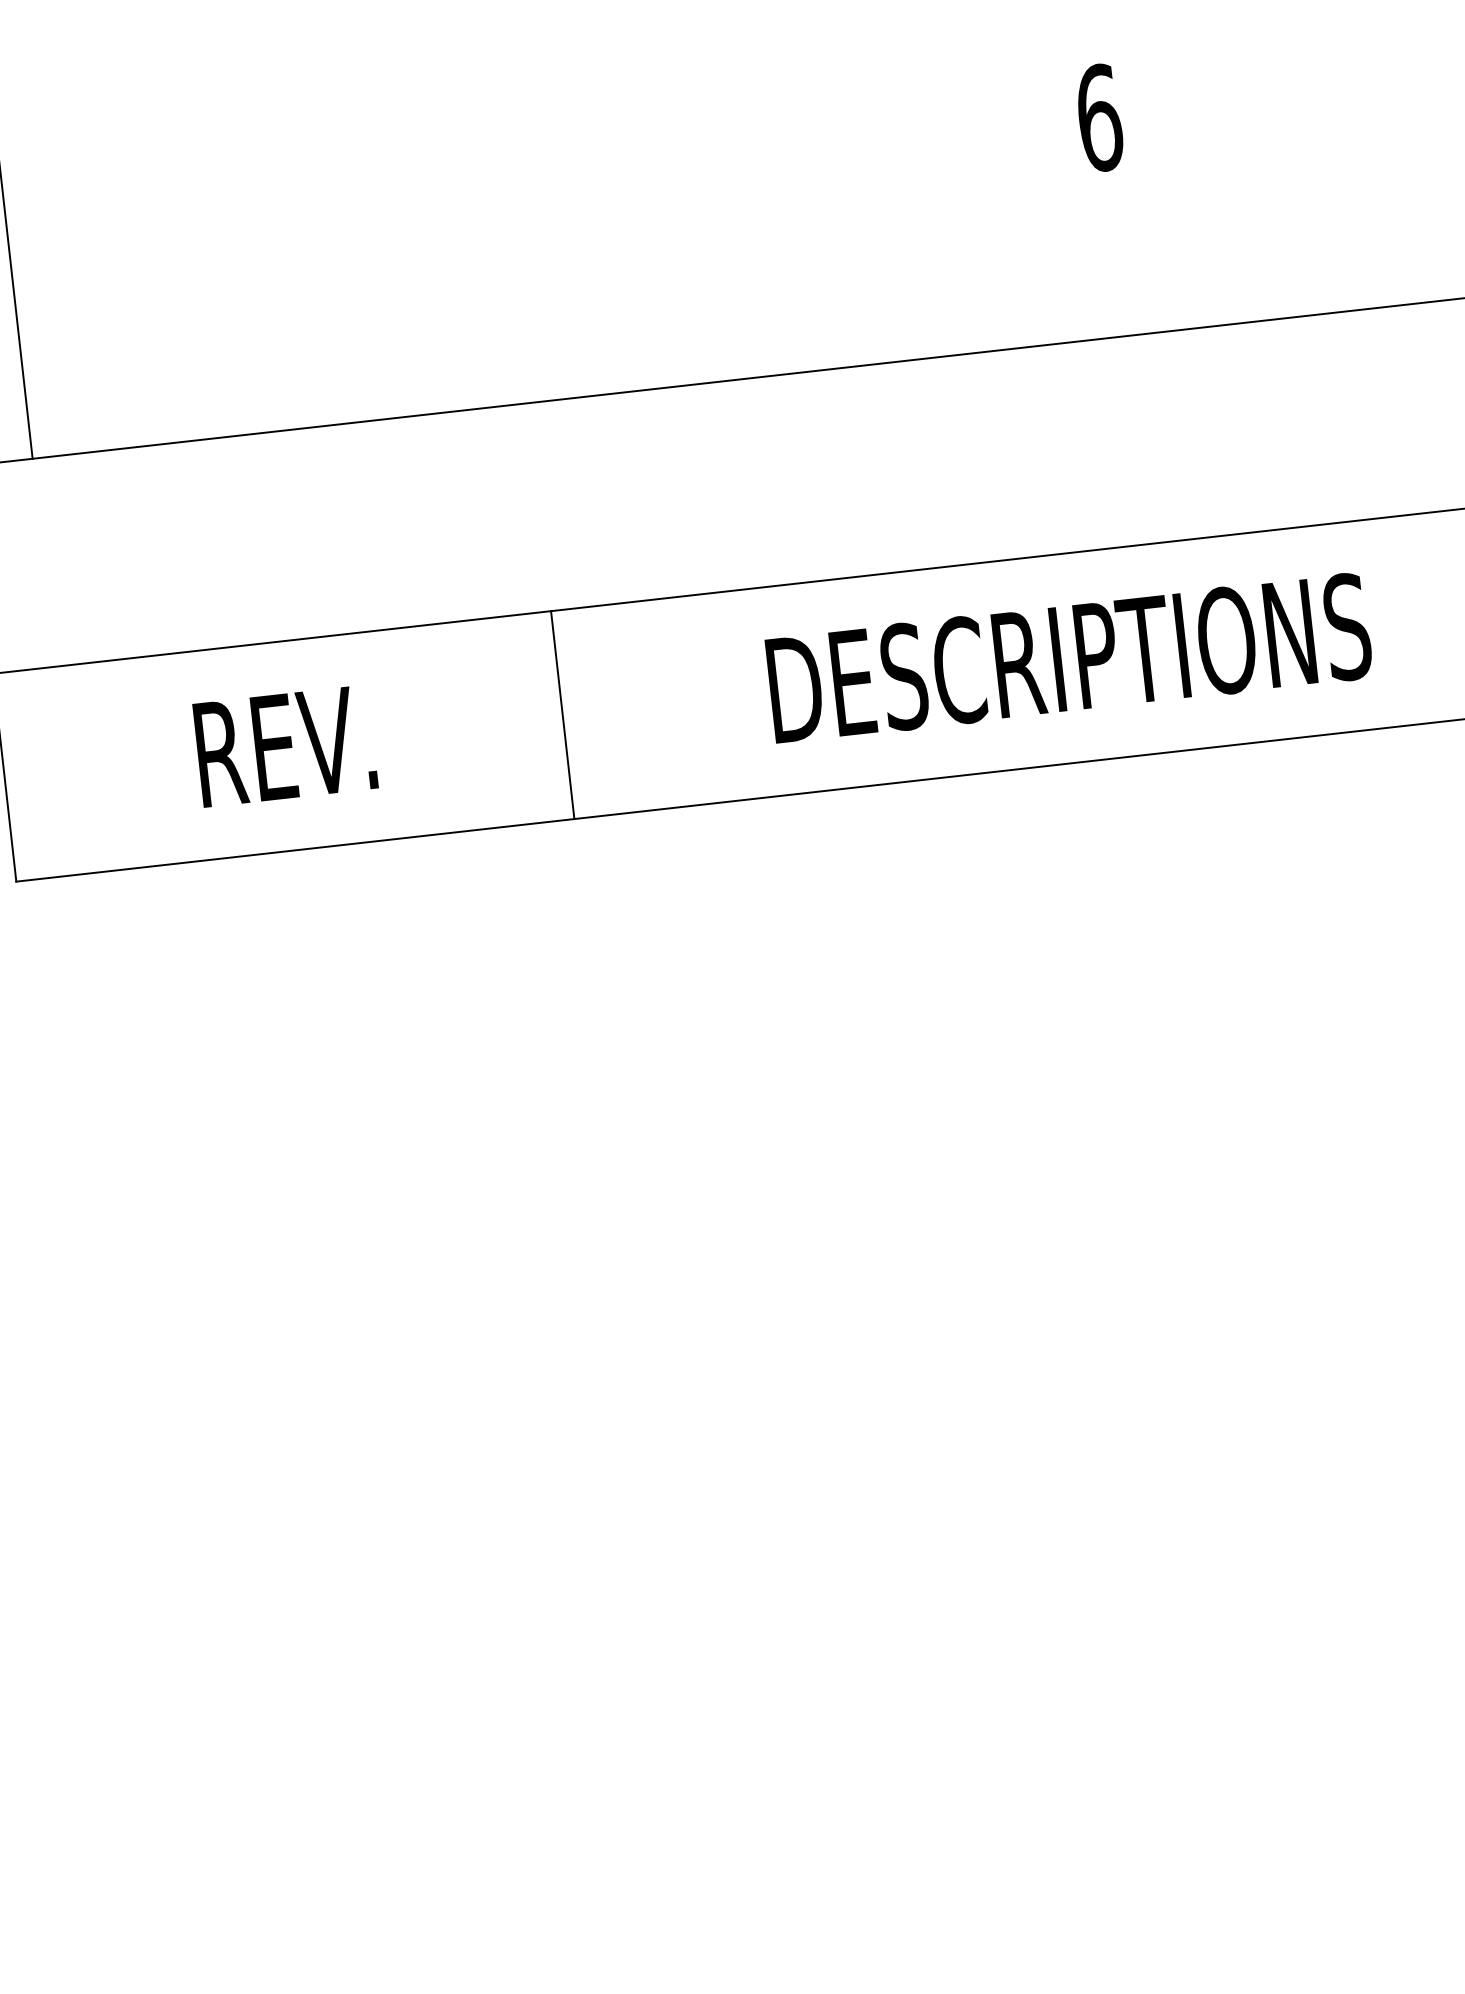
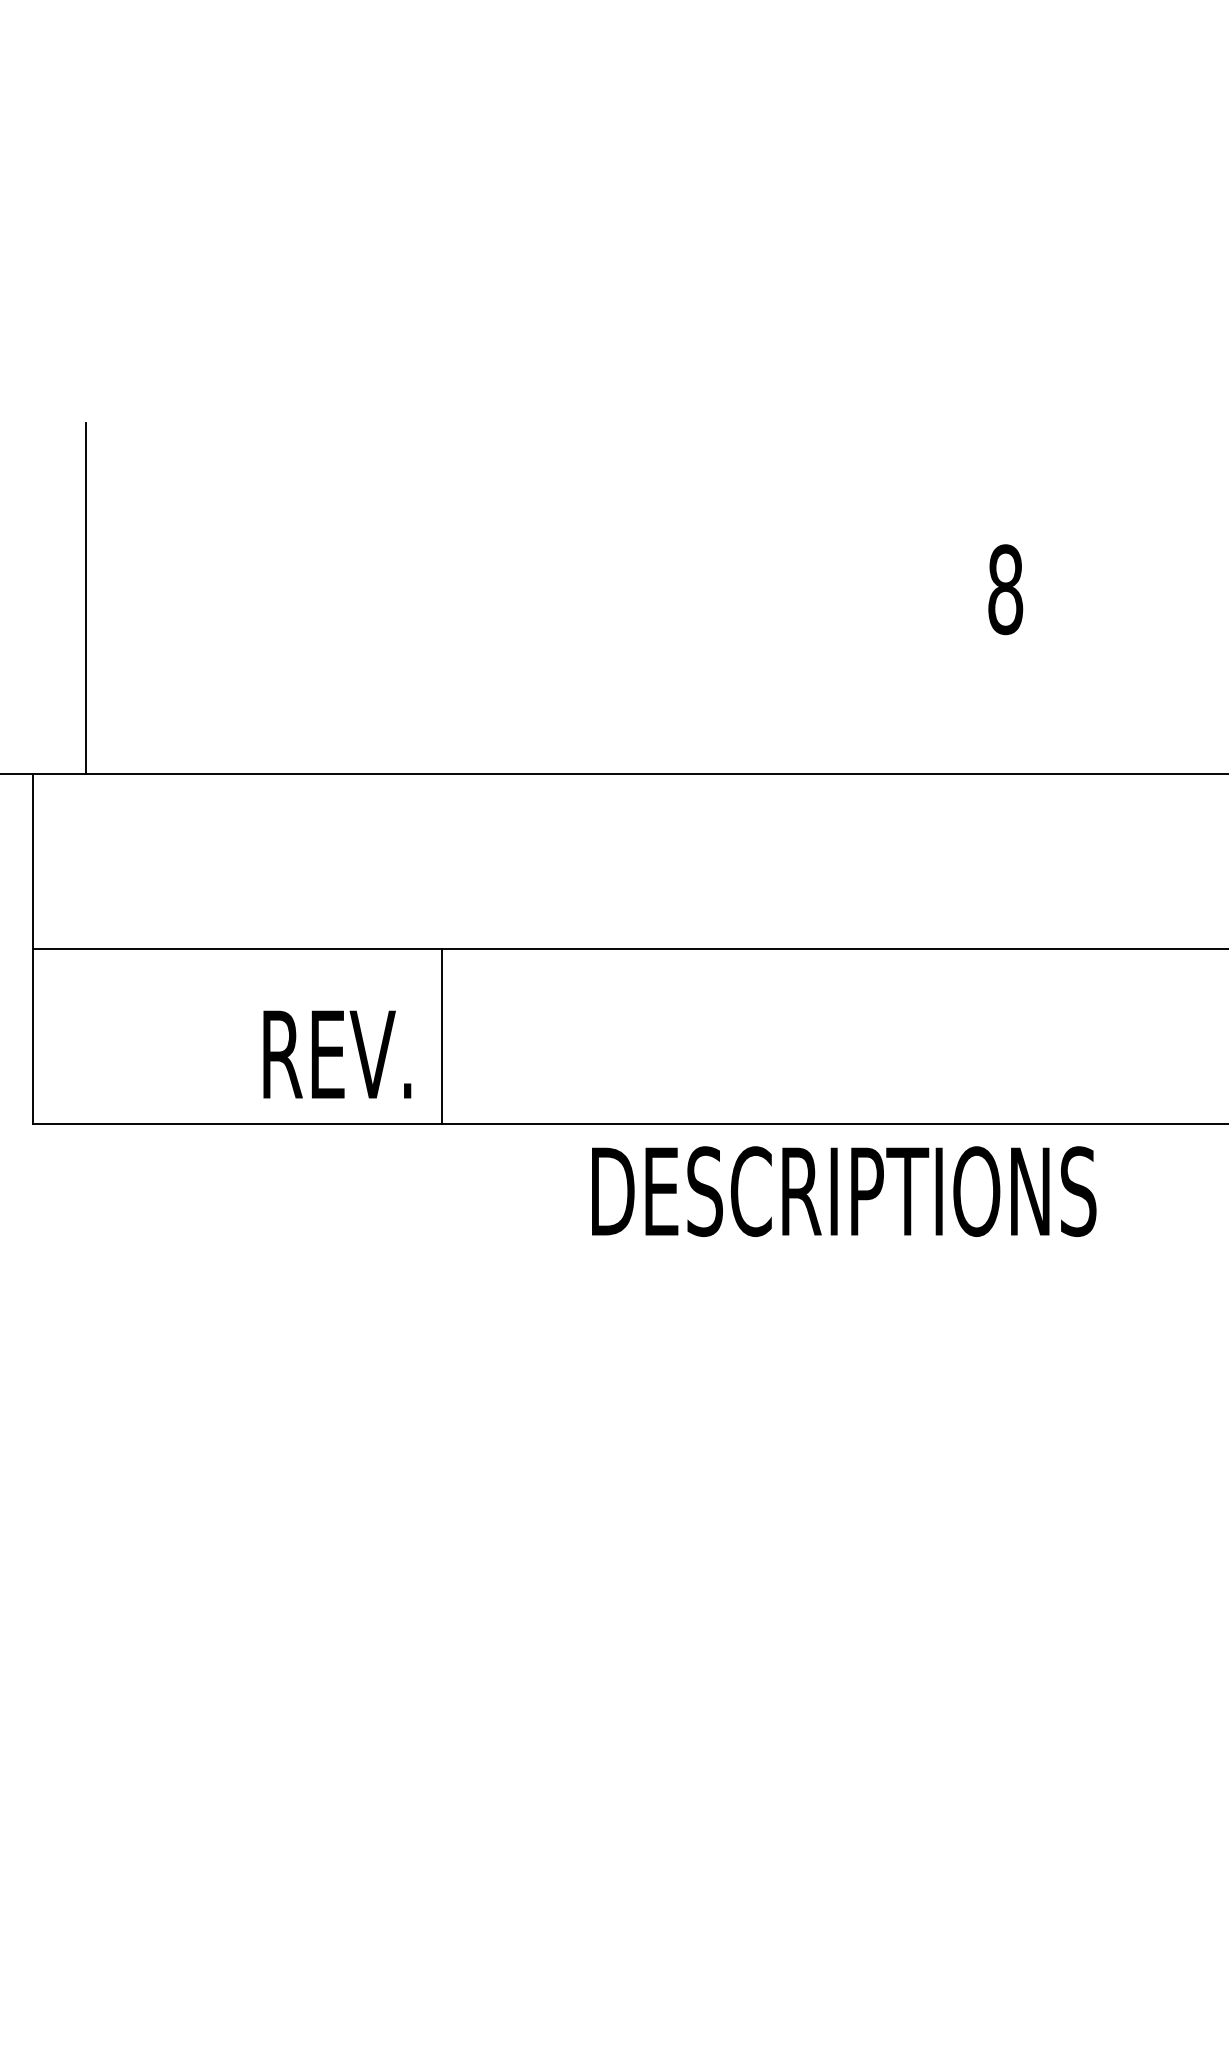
text: (1099, 117) -> (1005, 589), 6 -> 8
text: (1069, 658) -> (844, 1191), moved
line: (563, 714) -> (442, 1036), moved
text: (285, 746) -> (337, 1054), moved

